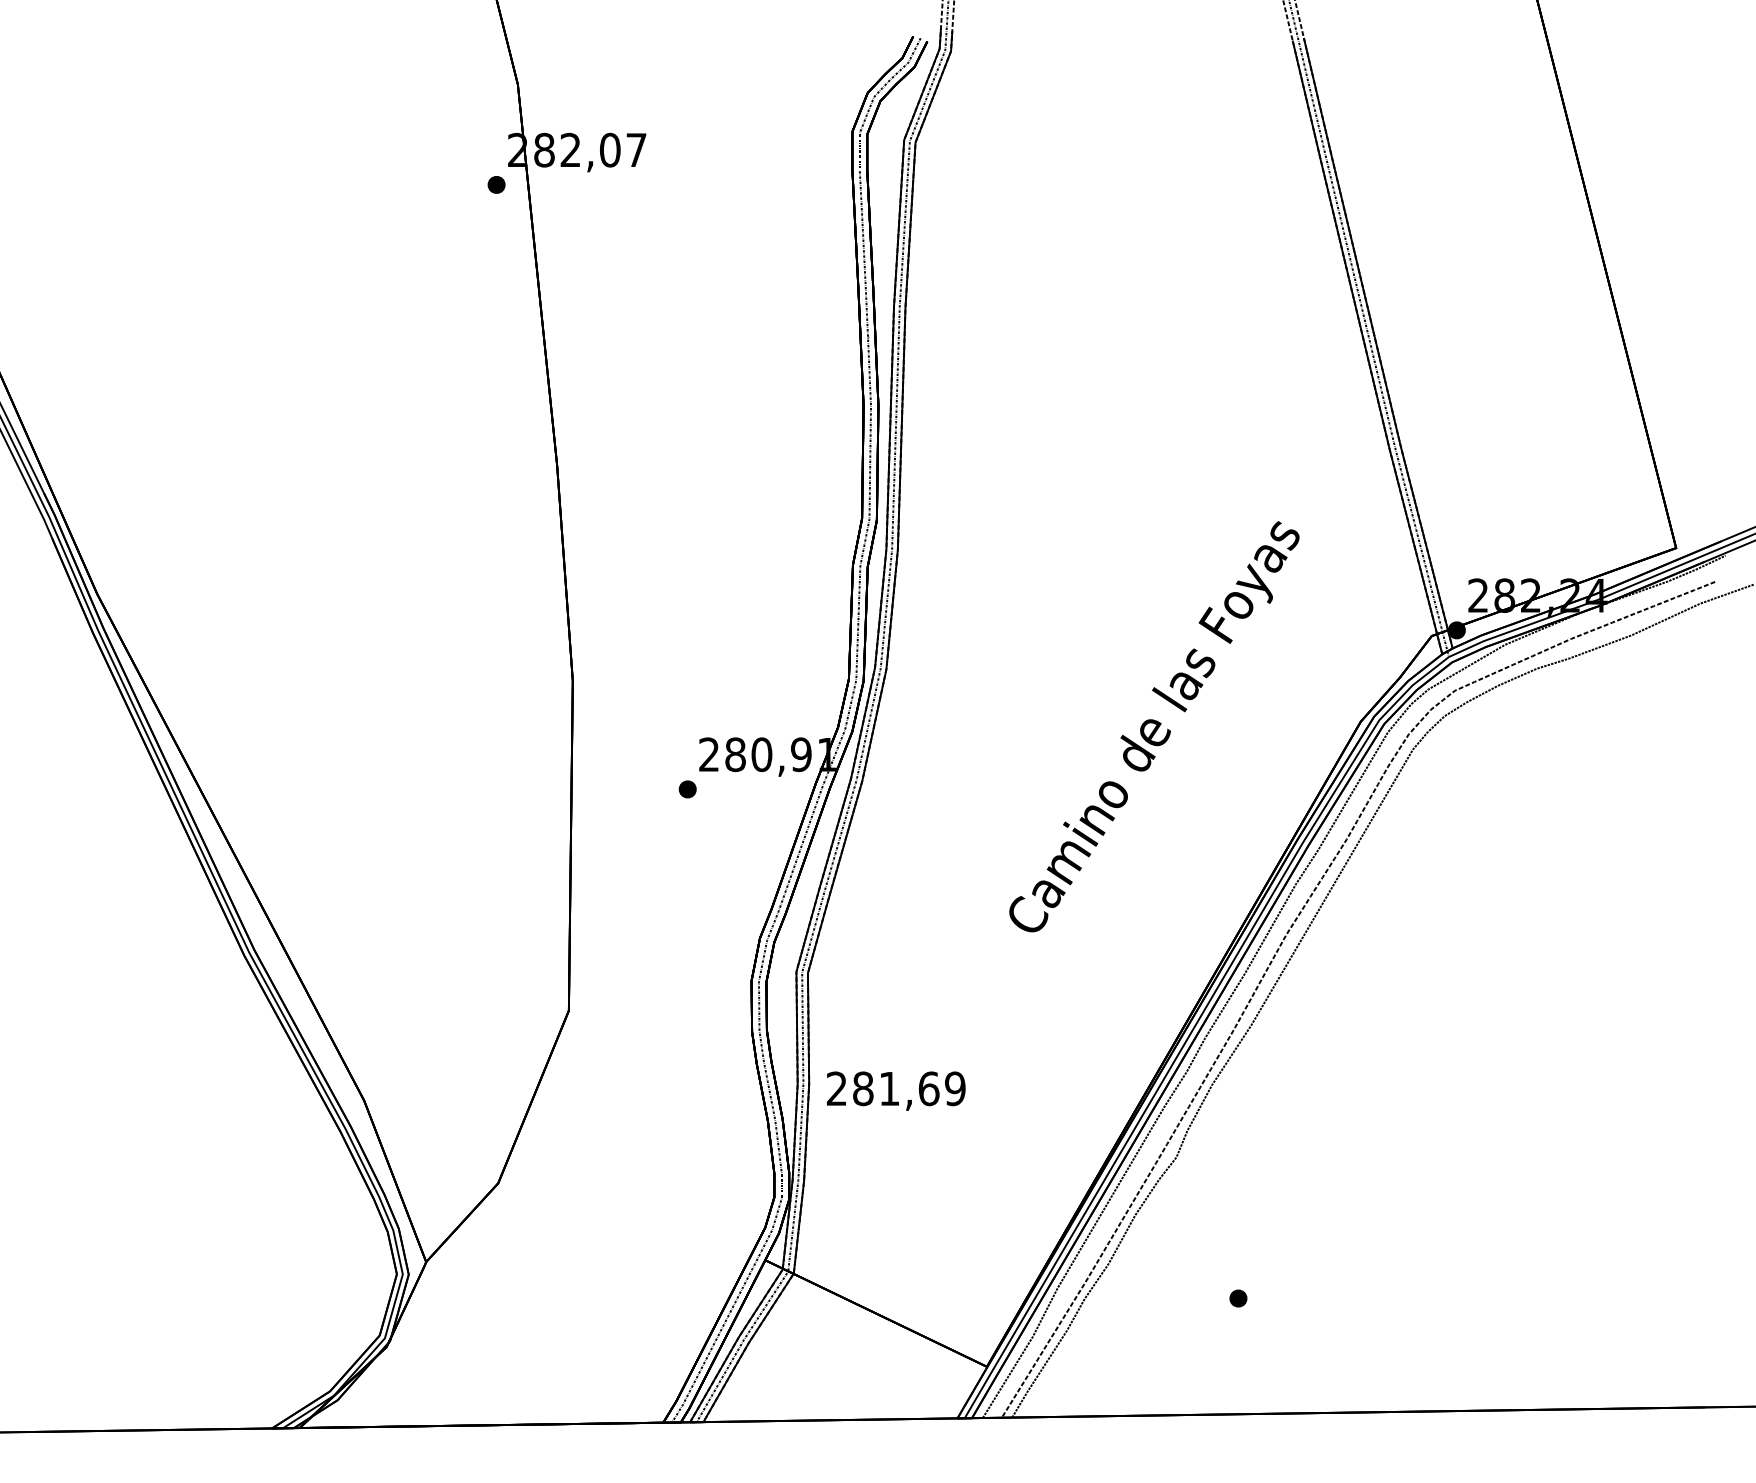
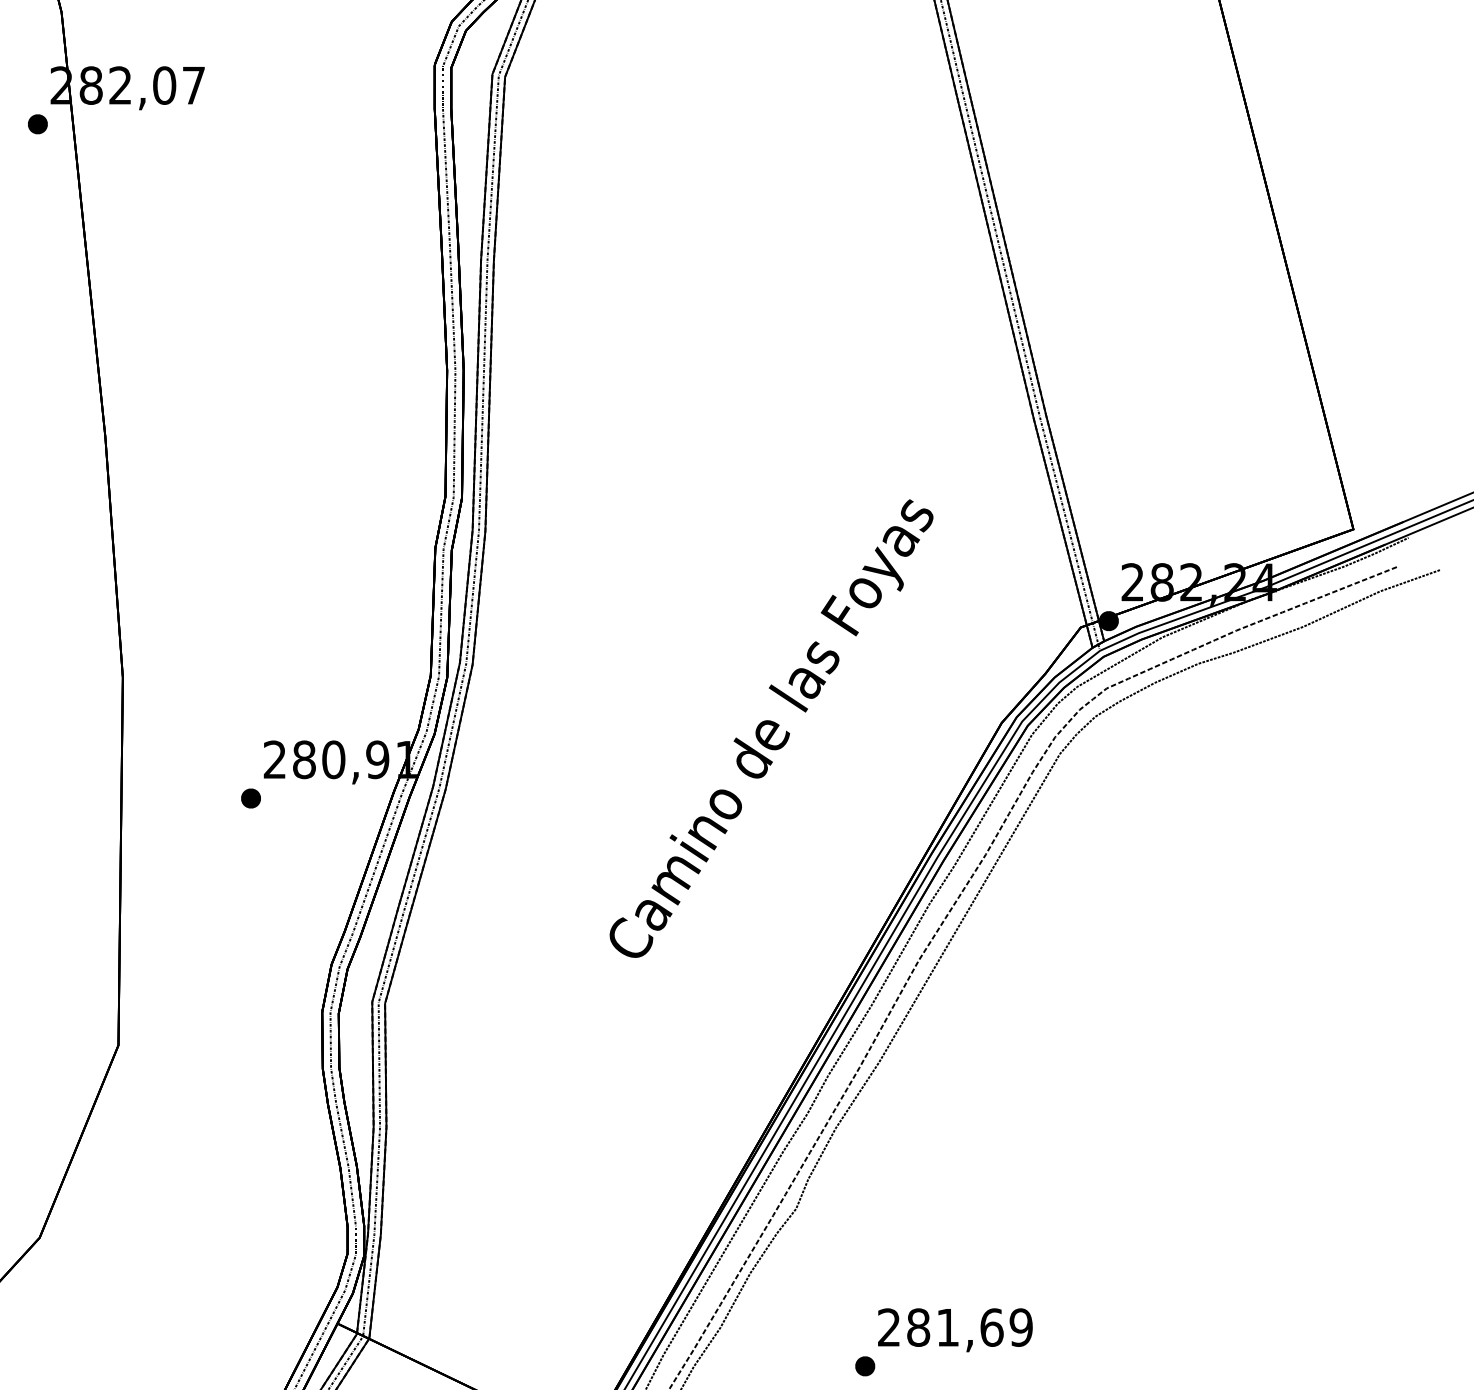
text: (896, 1090) -> (955, 1329), moved

